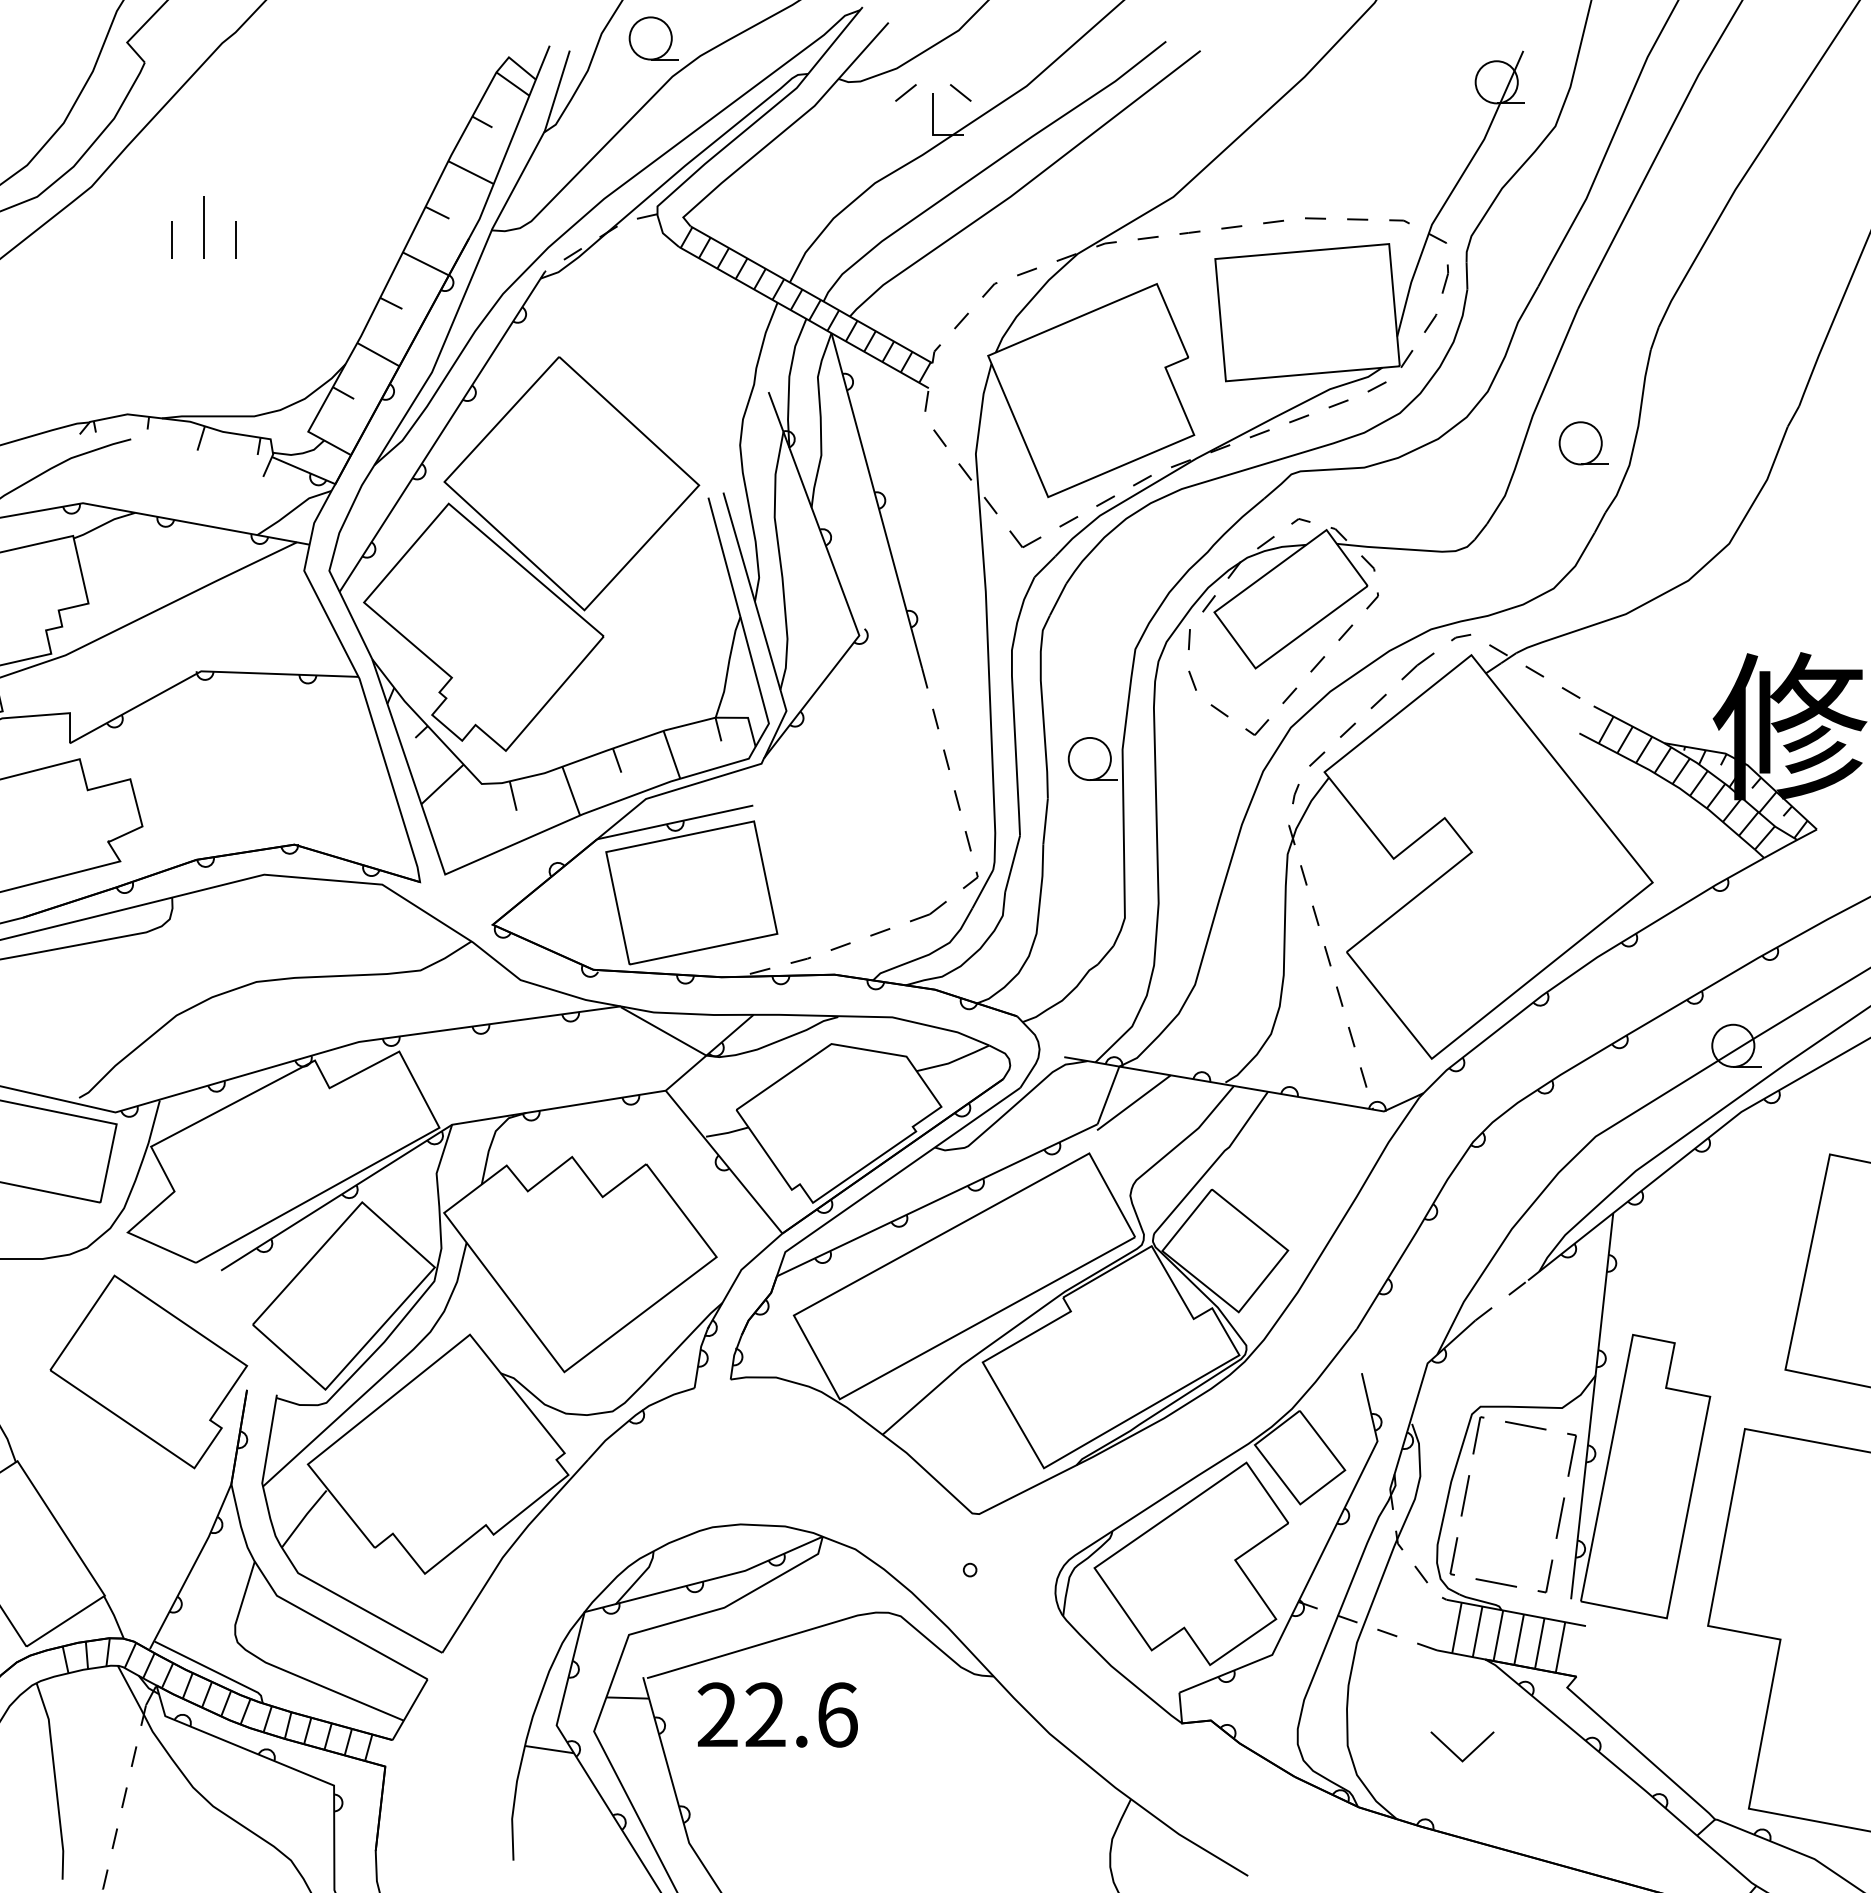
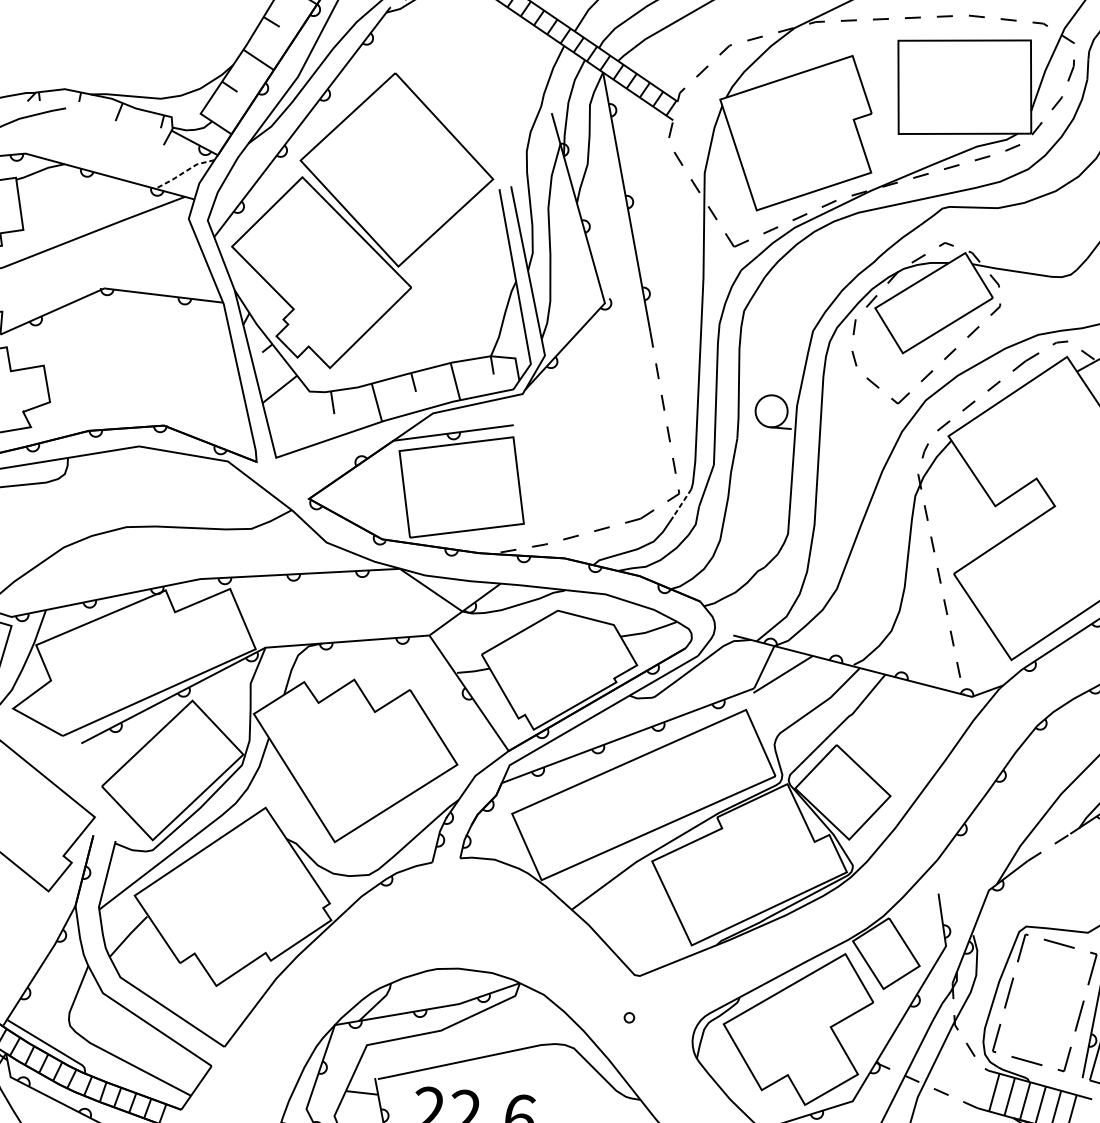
line: (293, 510) -> (184, 172), solid -> dashed
line: (982, 889) -> (682, 503), solid -> dashed

